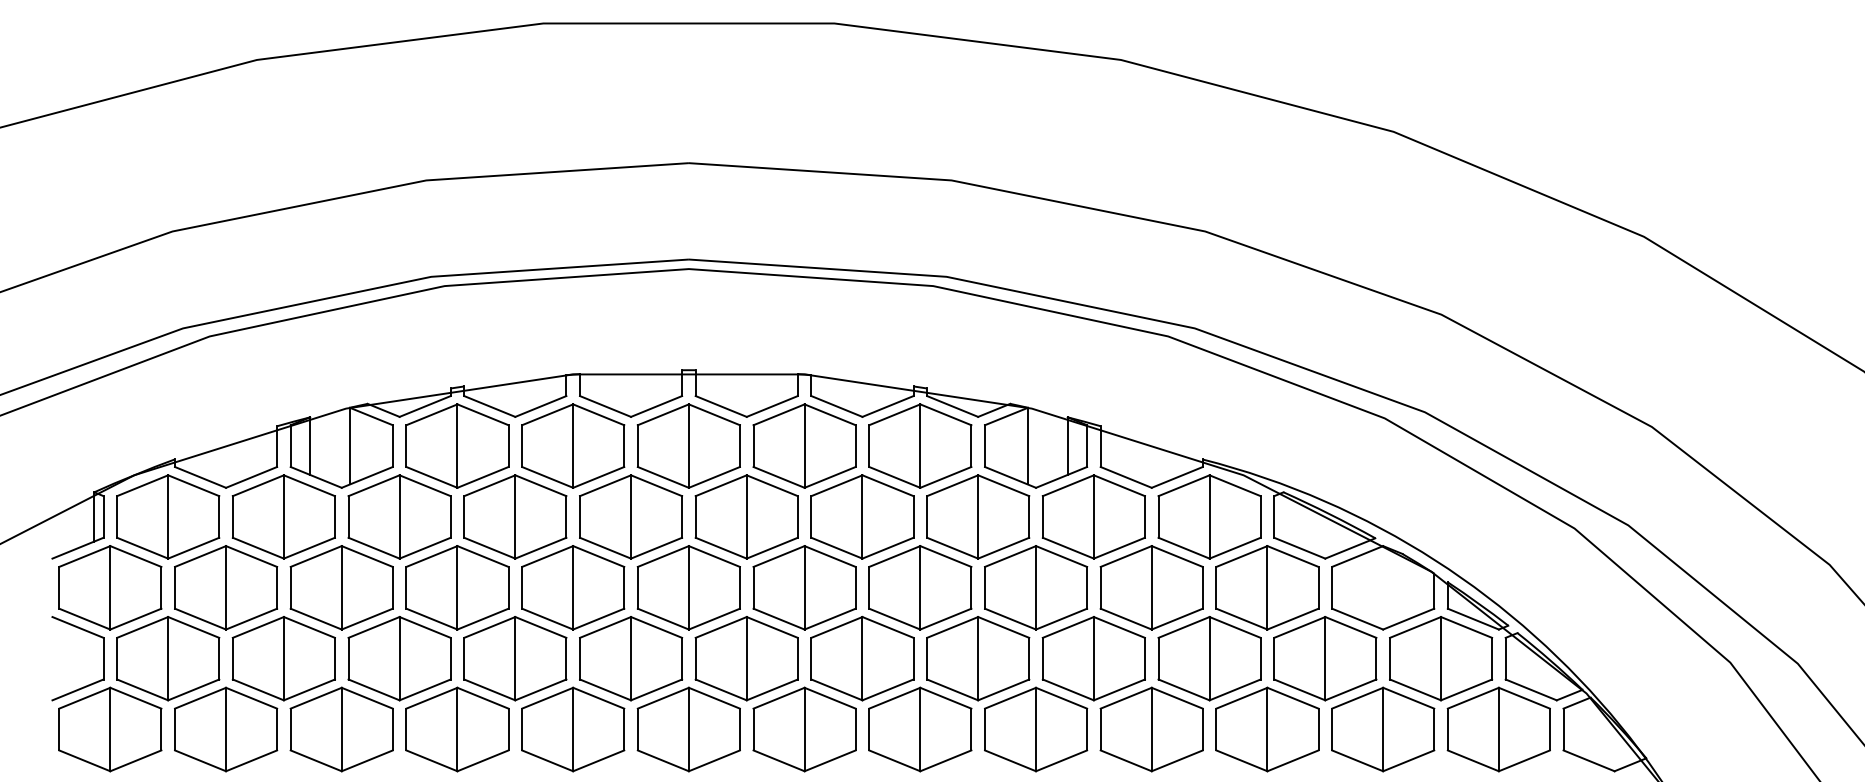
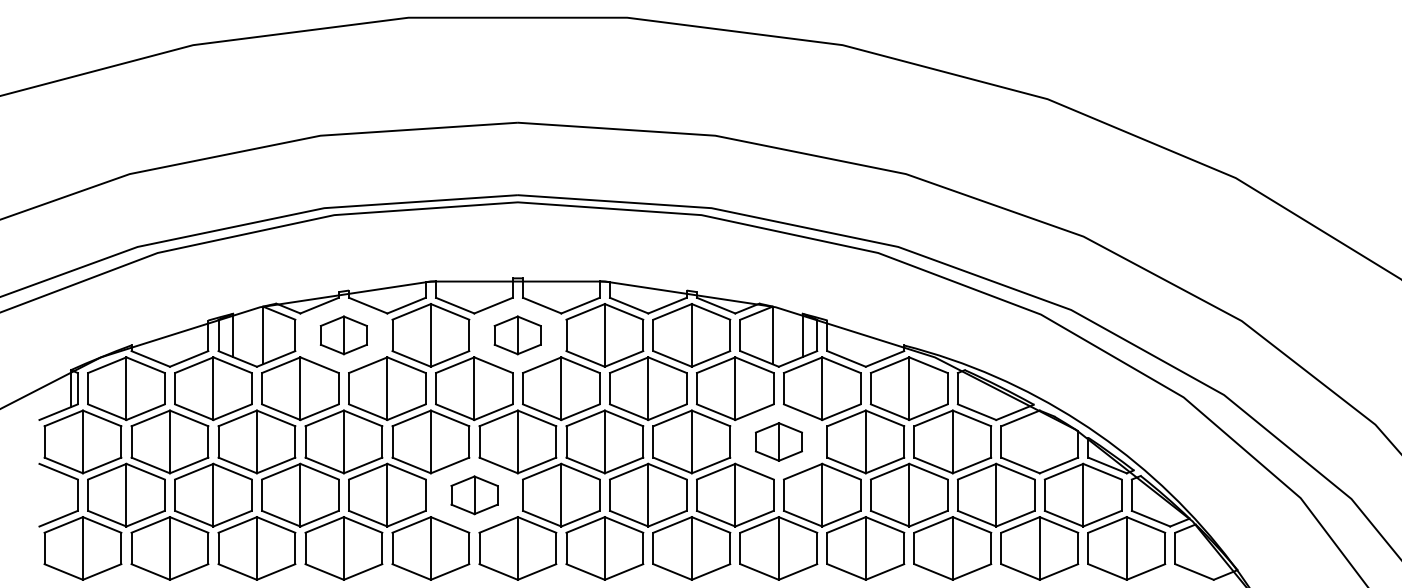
part: (457, 445) -> (343, 334), size x0.6
part: (688, 445) -> (517, 334), size x0.6
part: (1036, 587) -> (779, 441), size x0.6
part: (631, 658) -> (474, 495), size x0.6

